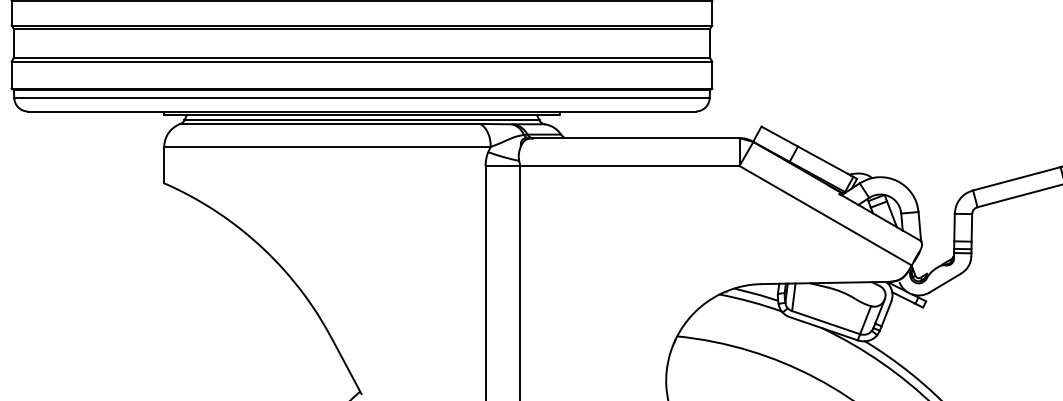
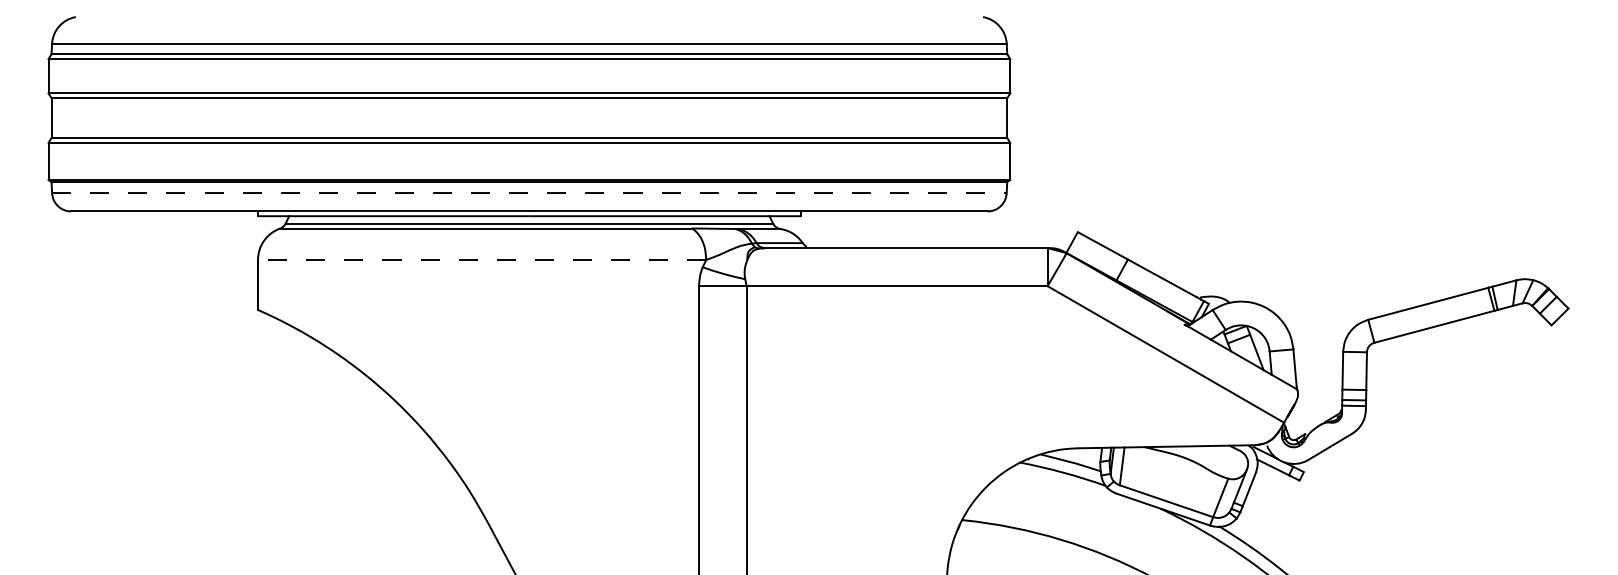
line: (362, 98) -> (529, 193), solid -> dashed
line: (327, 146) -> (481, 259), solid -> dashed

